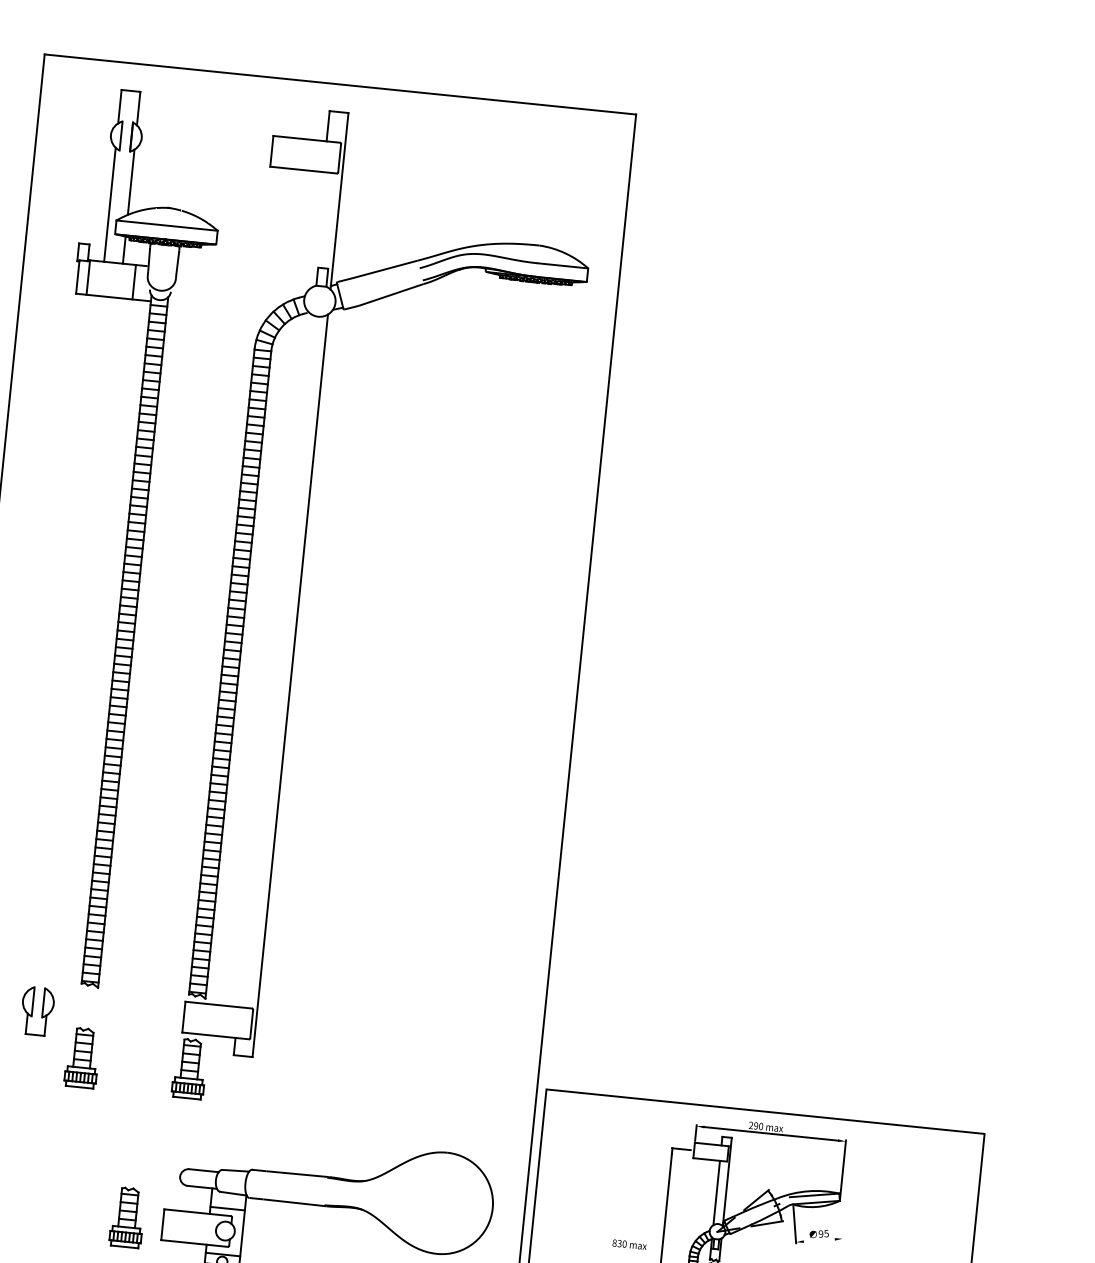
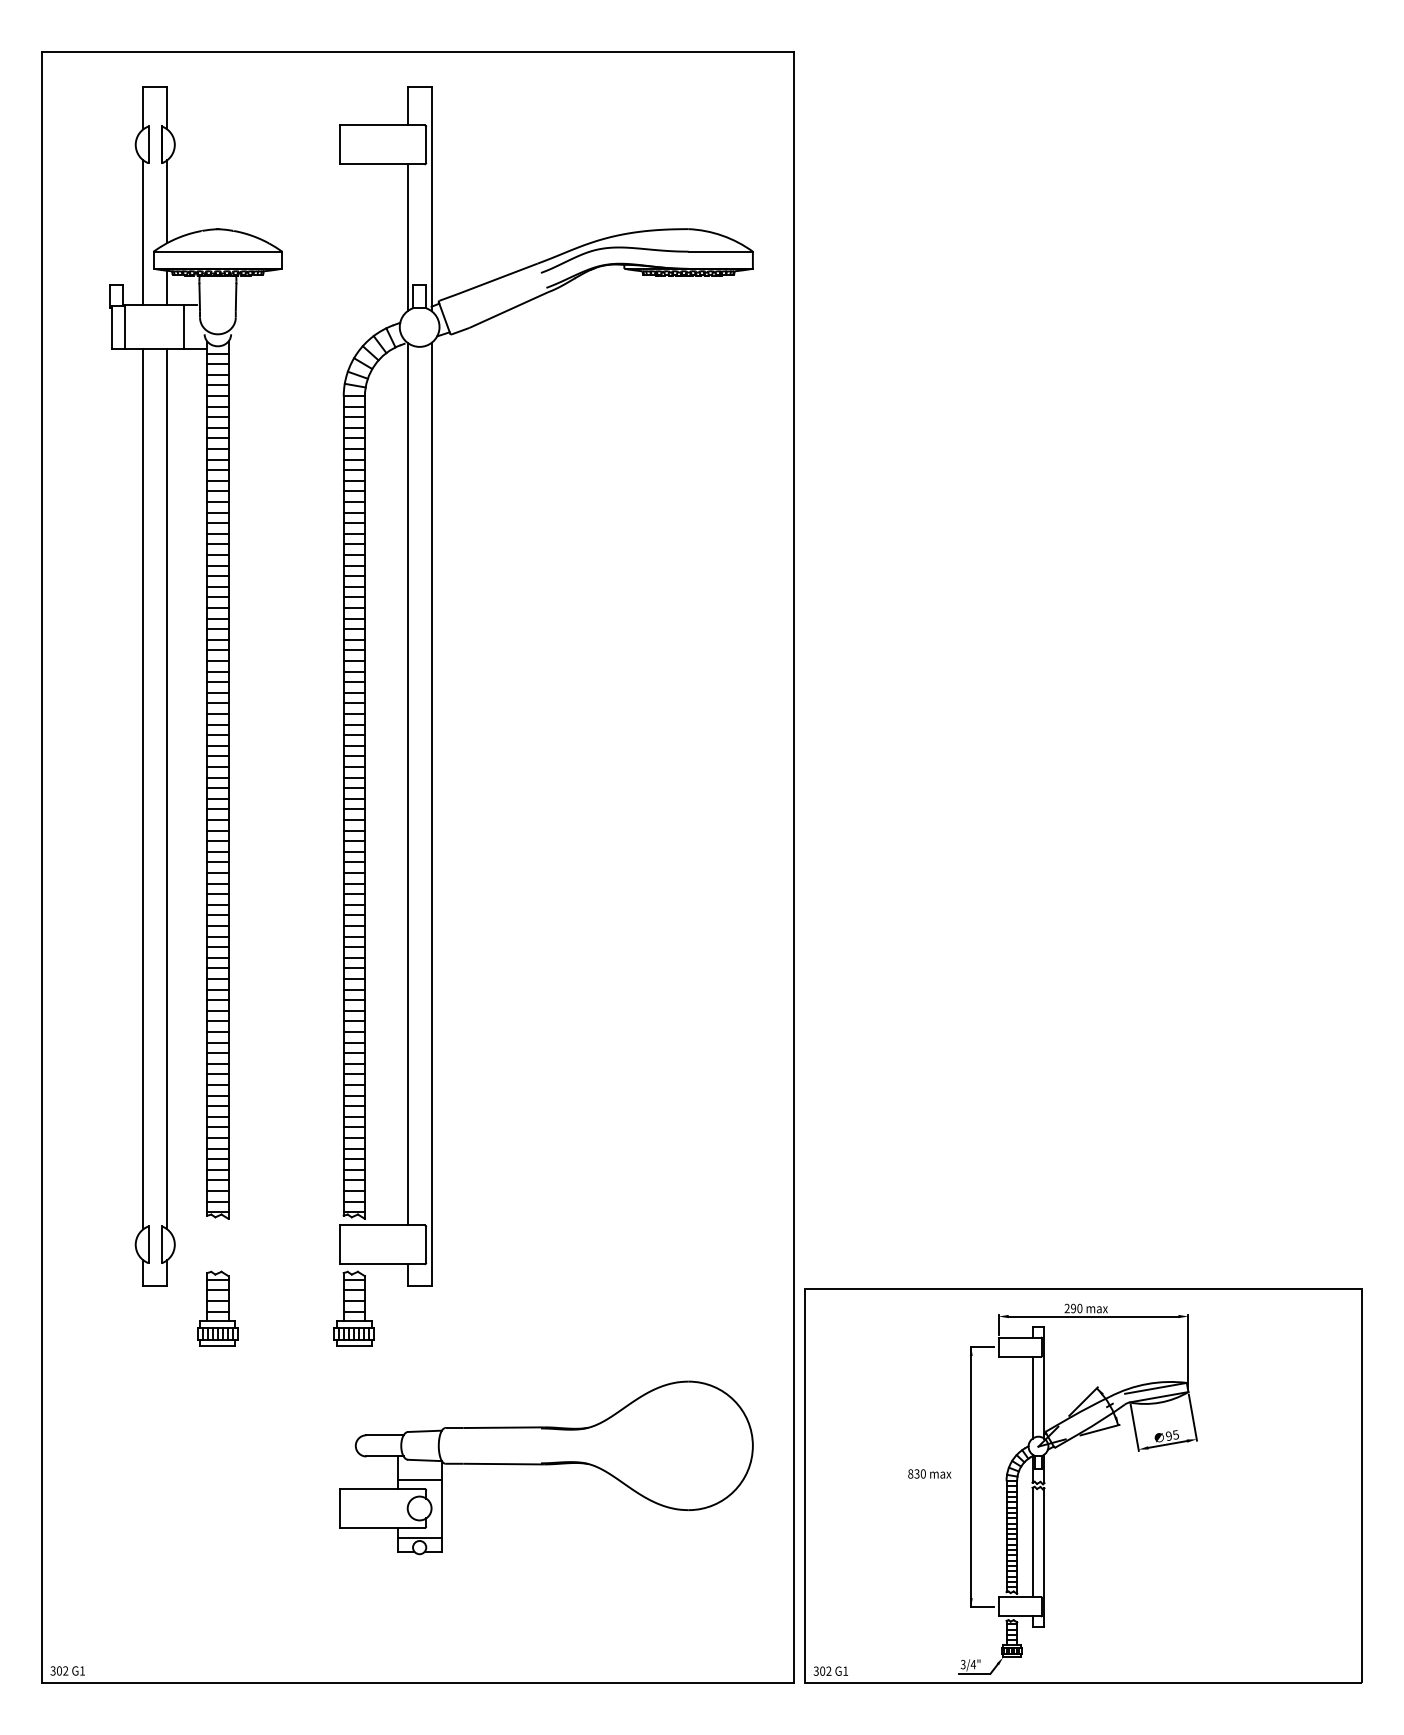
line: (317, 229) -> (407, 237), added
line: (65, 642) -> (143, 788), added
line: (84, 644) -> (167, 788), added
line: (273, 659) -> (407, 783), added
part: (127, 1217) -> (294, 1503), removed
line: (841, 1221) -> (1192, 1417), added
line: (819, 1240) -> (1167, 1444), added

